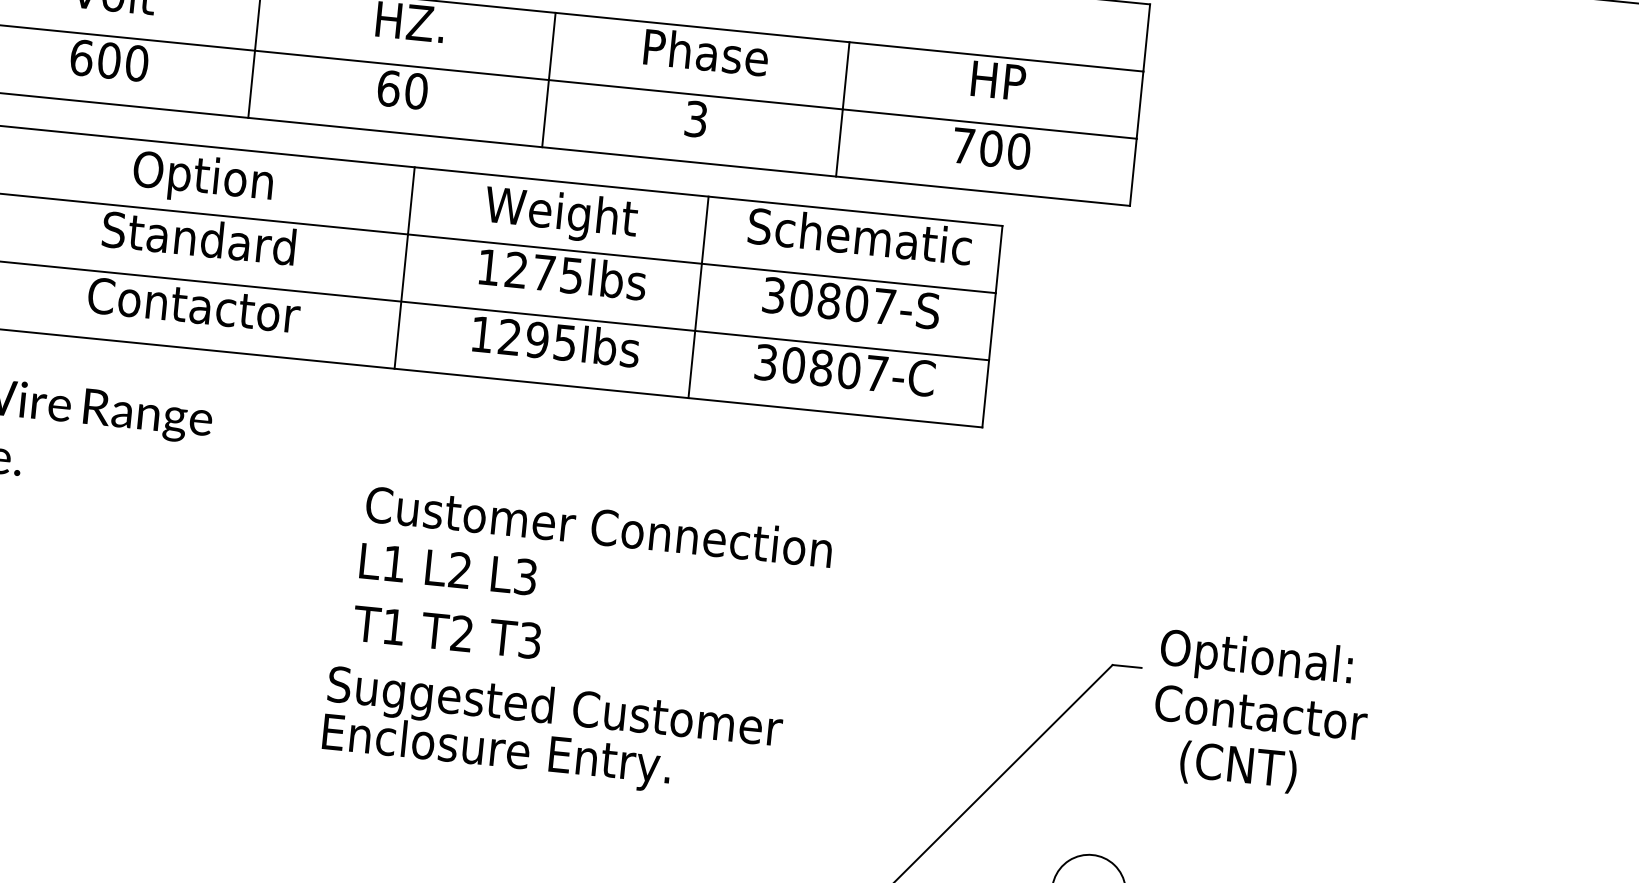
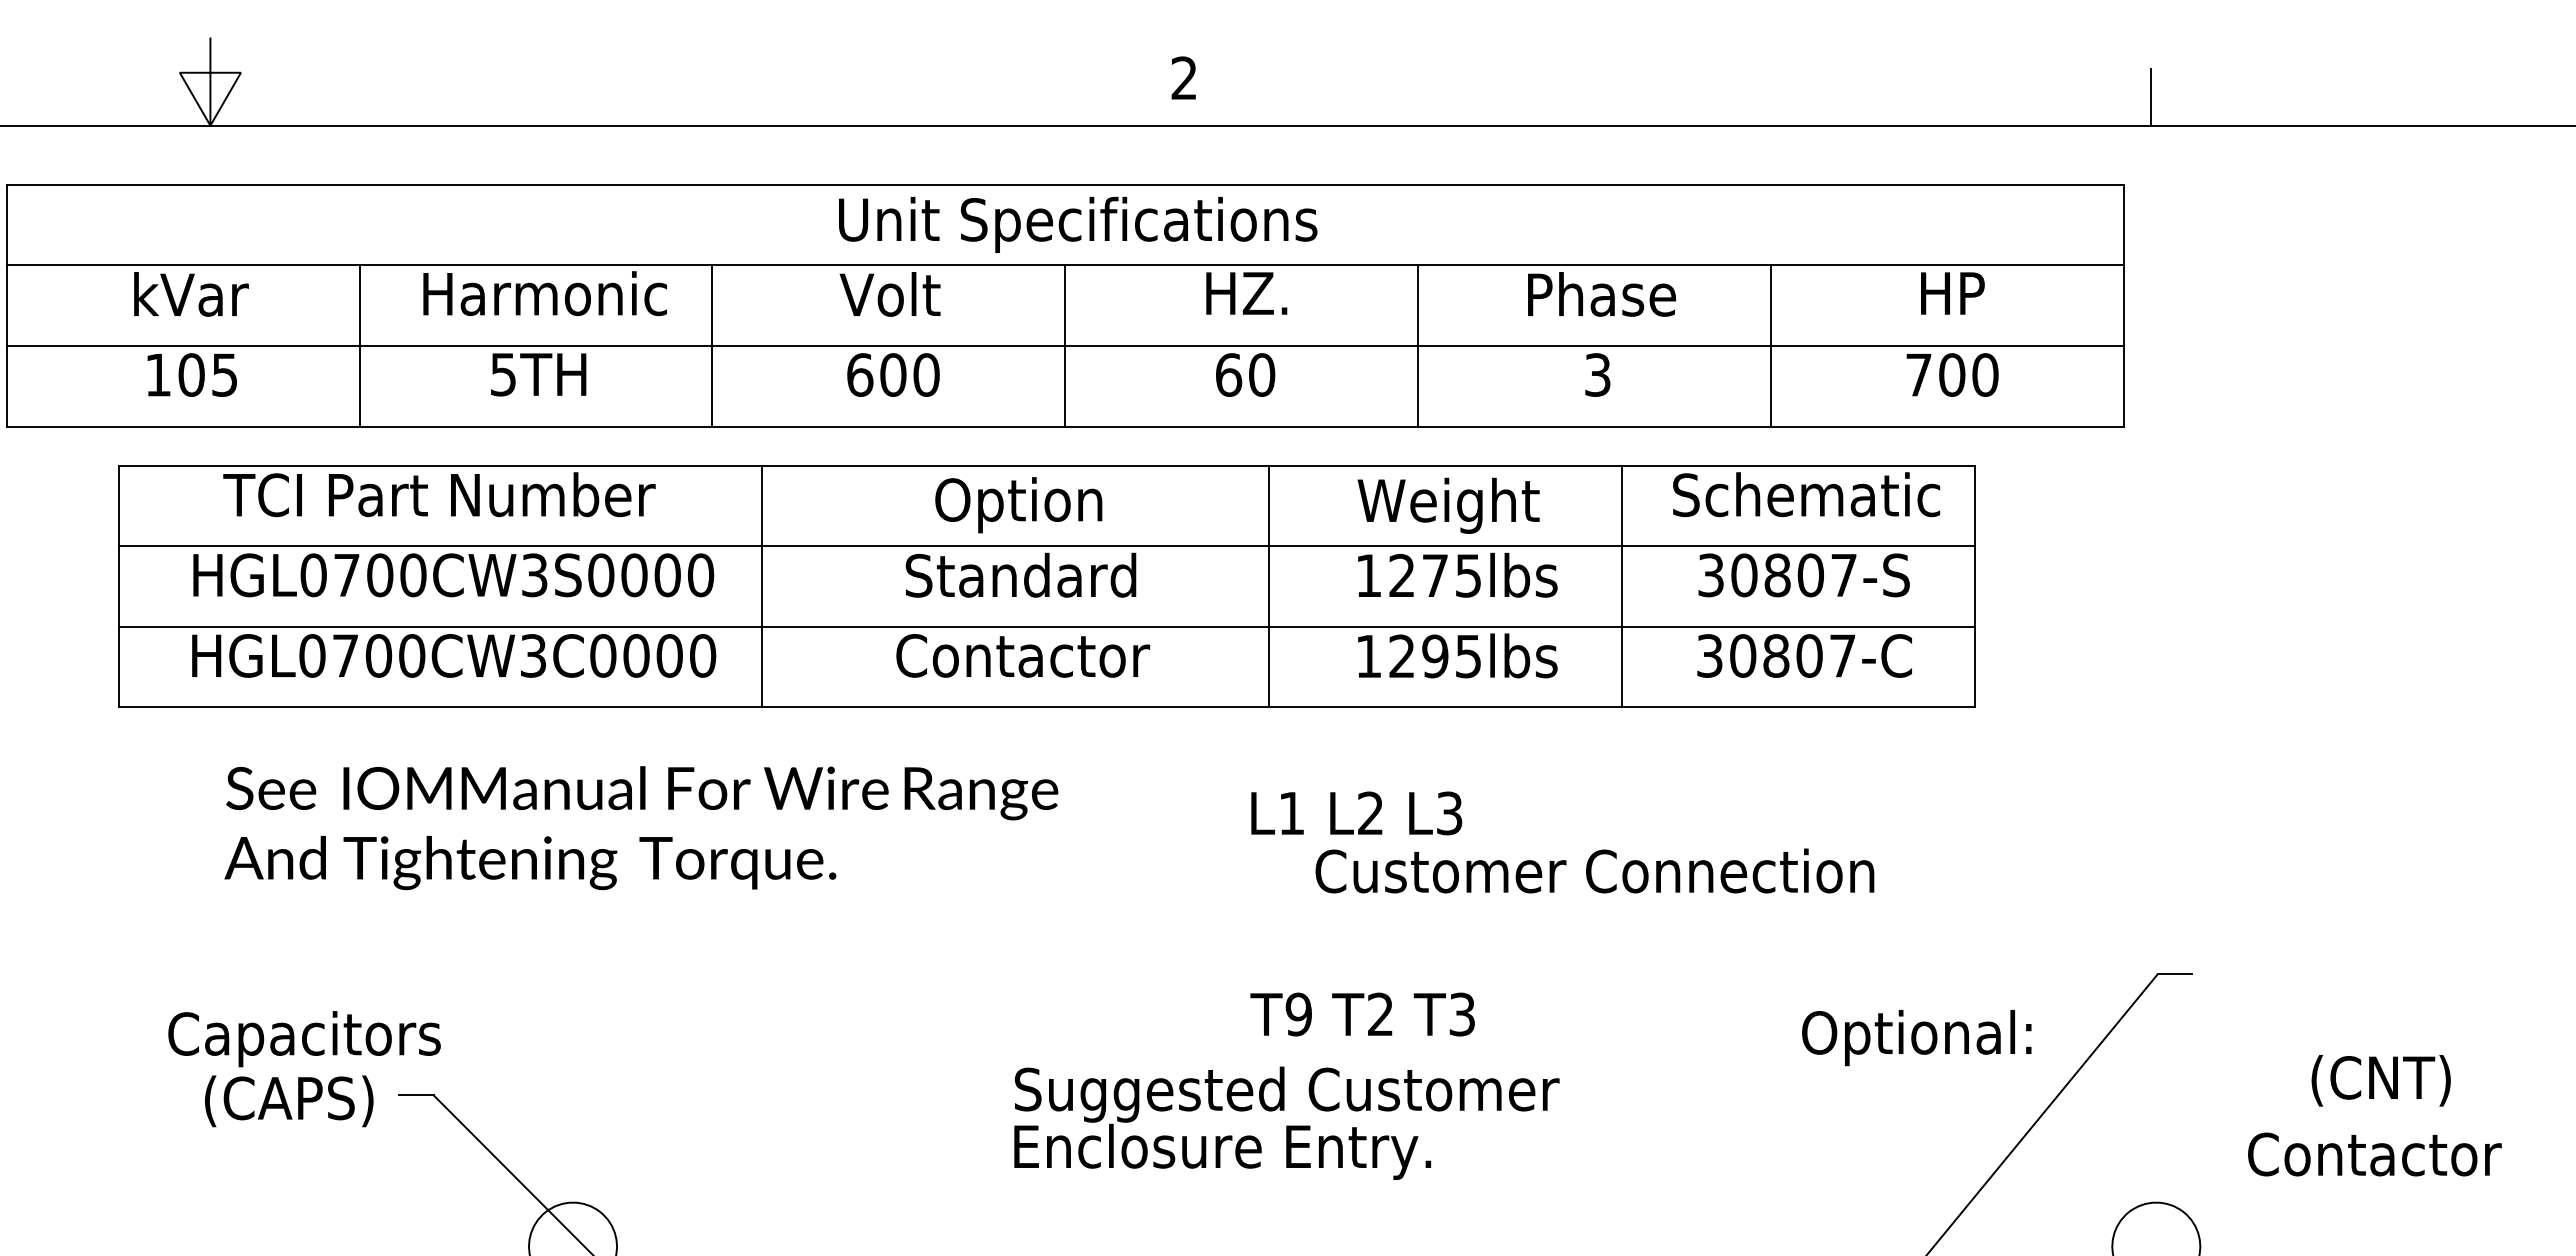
text: (598, 526) -> (1594, 870), moved
text: (448, 569) -> (1356, 813), moved
text: (393, 626) -> (1298, 1014), T1 -> T9
text: (1255, 660) -> (1916, 1038), moved
text: (1260, 712) -> (2374, 1154), moved
text: (552, 733) -> (1286, 1122), moved
text: (1237, 766) -> (2380, 1080), moved

